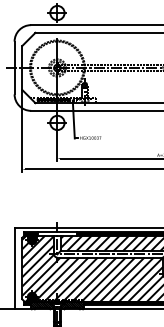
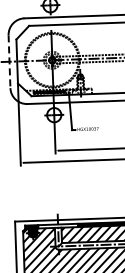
line: (14, 68) -> (9, 62), solid -> dashed

